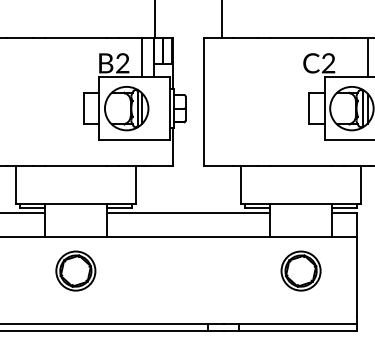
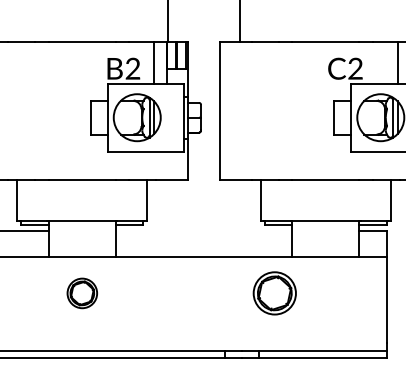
line: (187, 213) -> (203, 231), removed
part: (76, 271) -> (82, 293), size x0.7
part: (300, 271) -> (274, 293), moved

